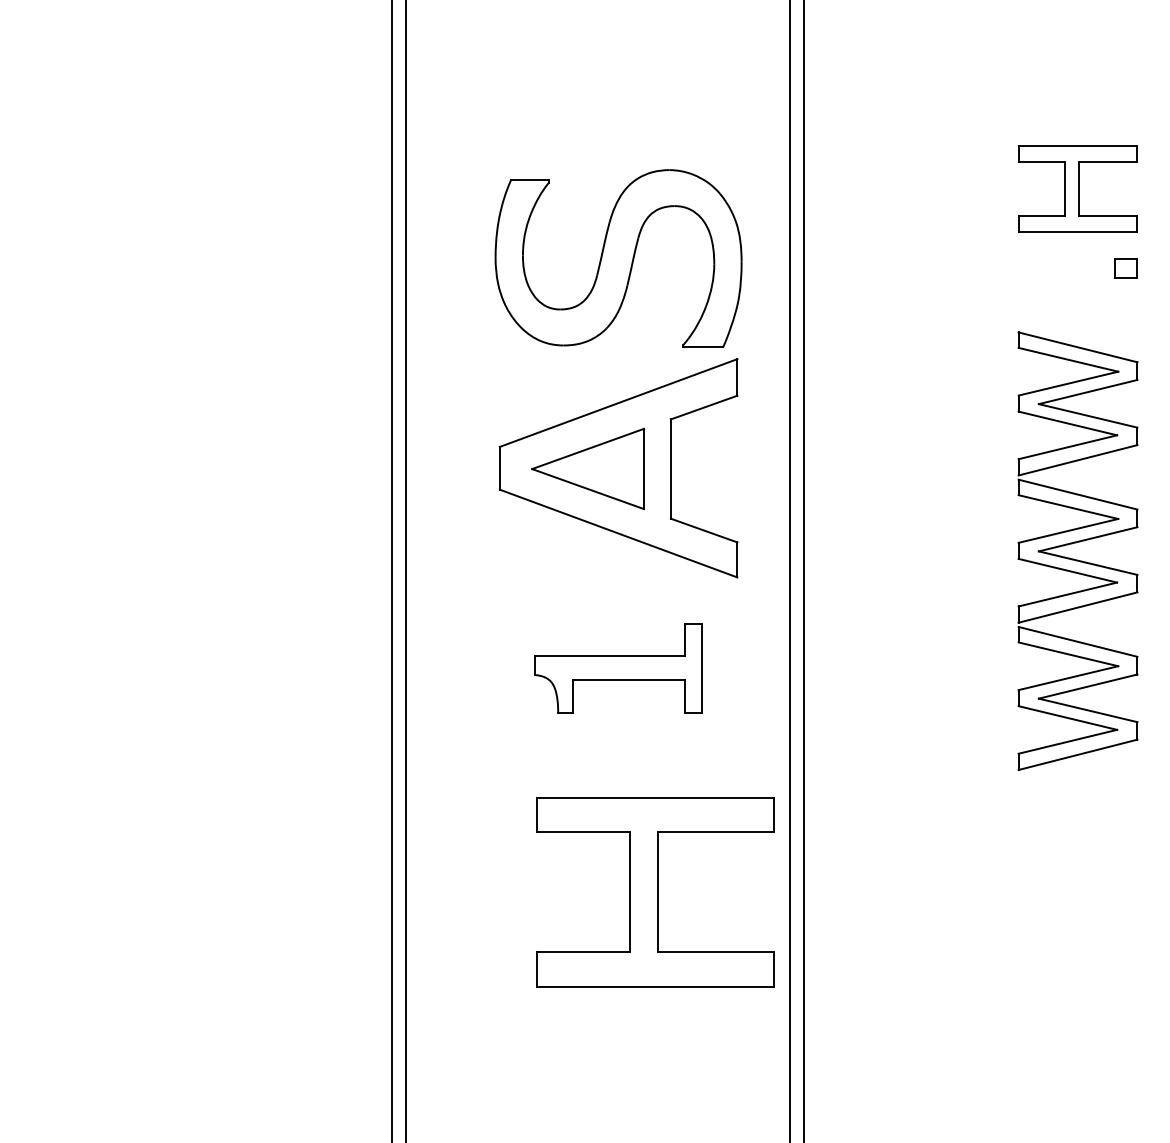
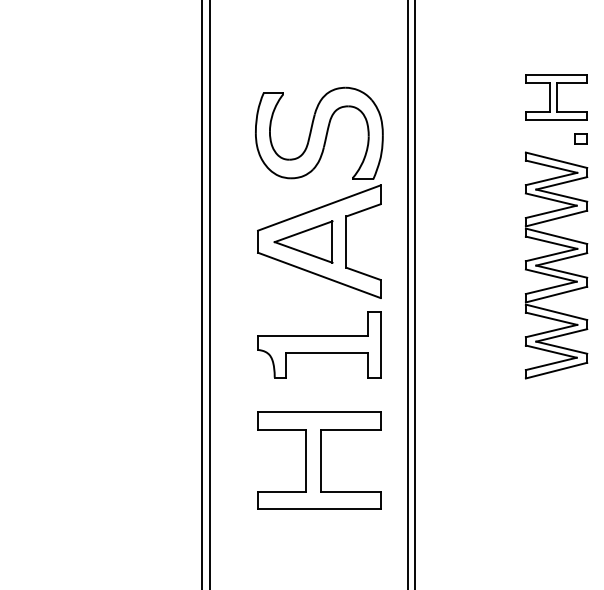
part: (1077, 551) -> (556, 265), moved
part: (618, 667) -> (319, 344), size x1.43
part: (655, 892) -> (319, 460), moved

